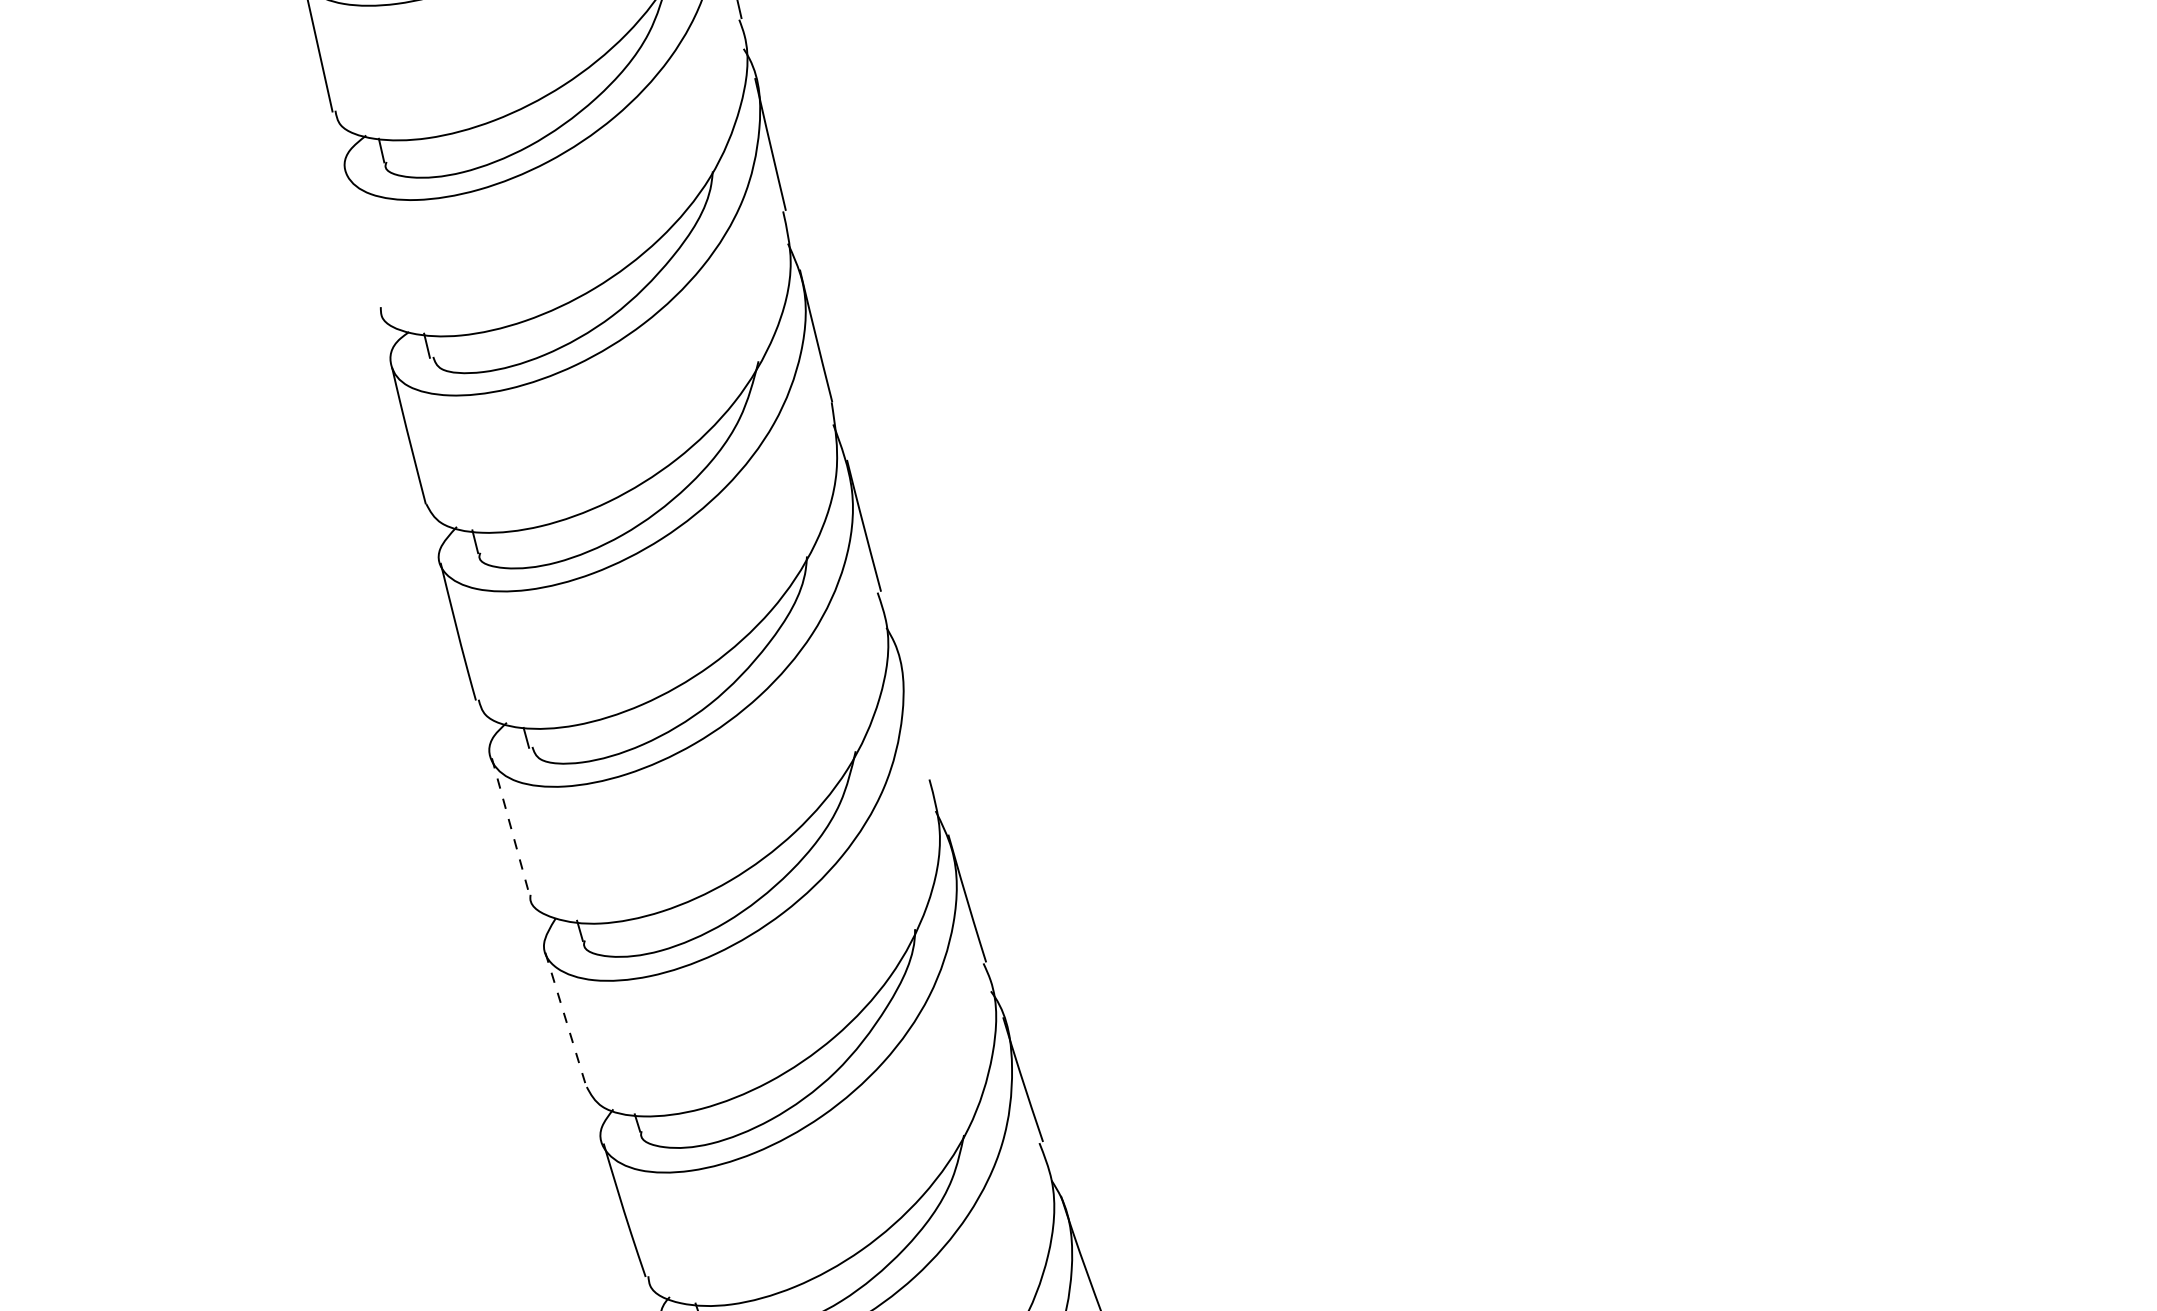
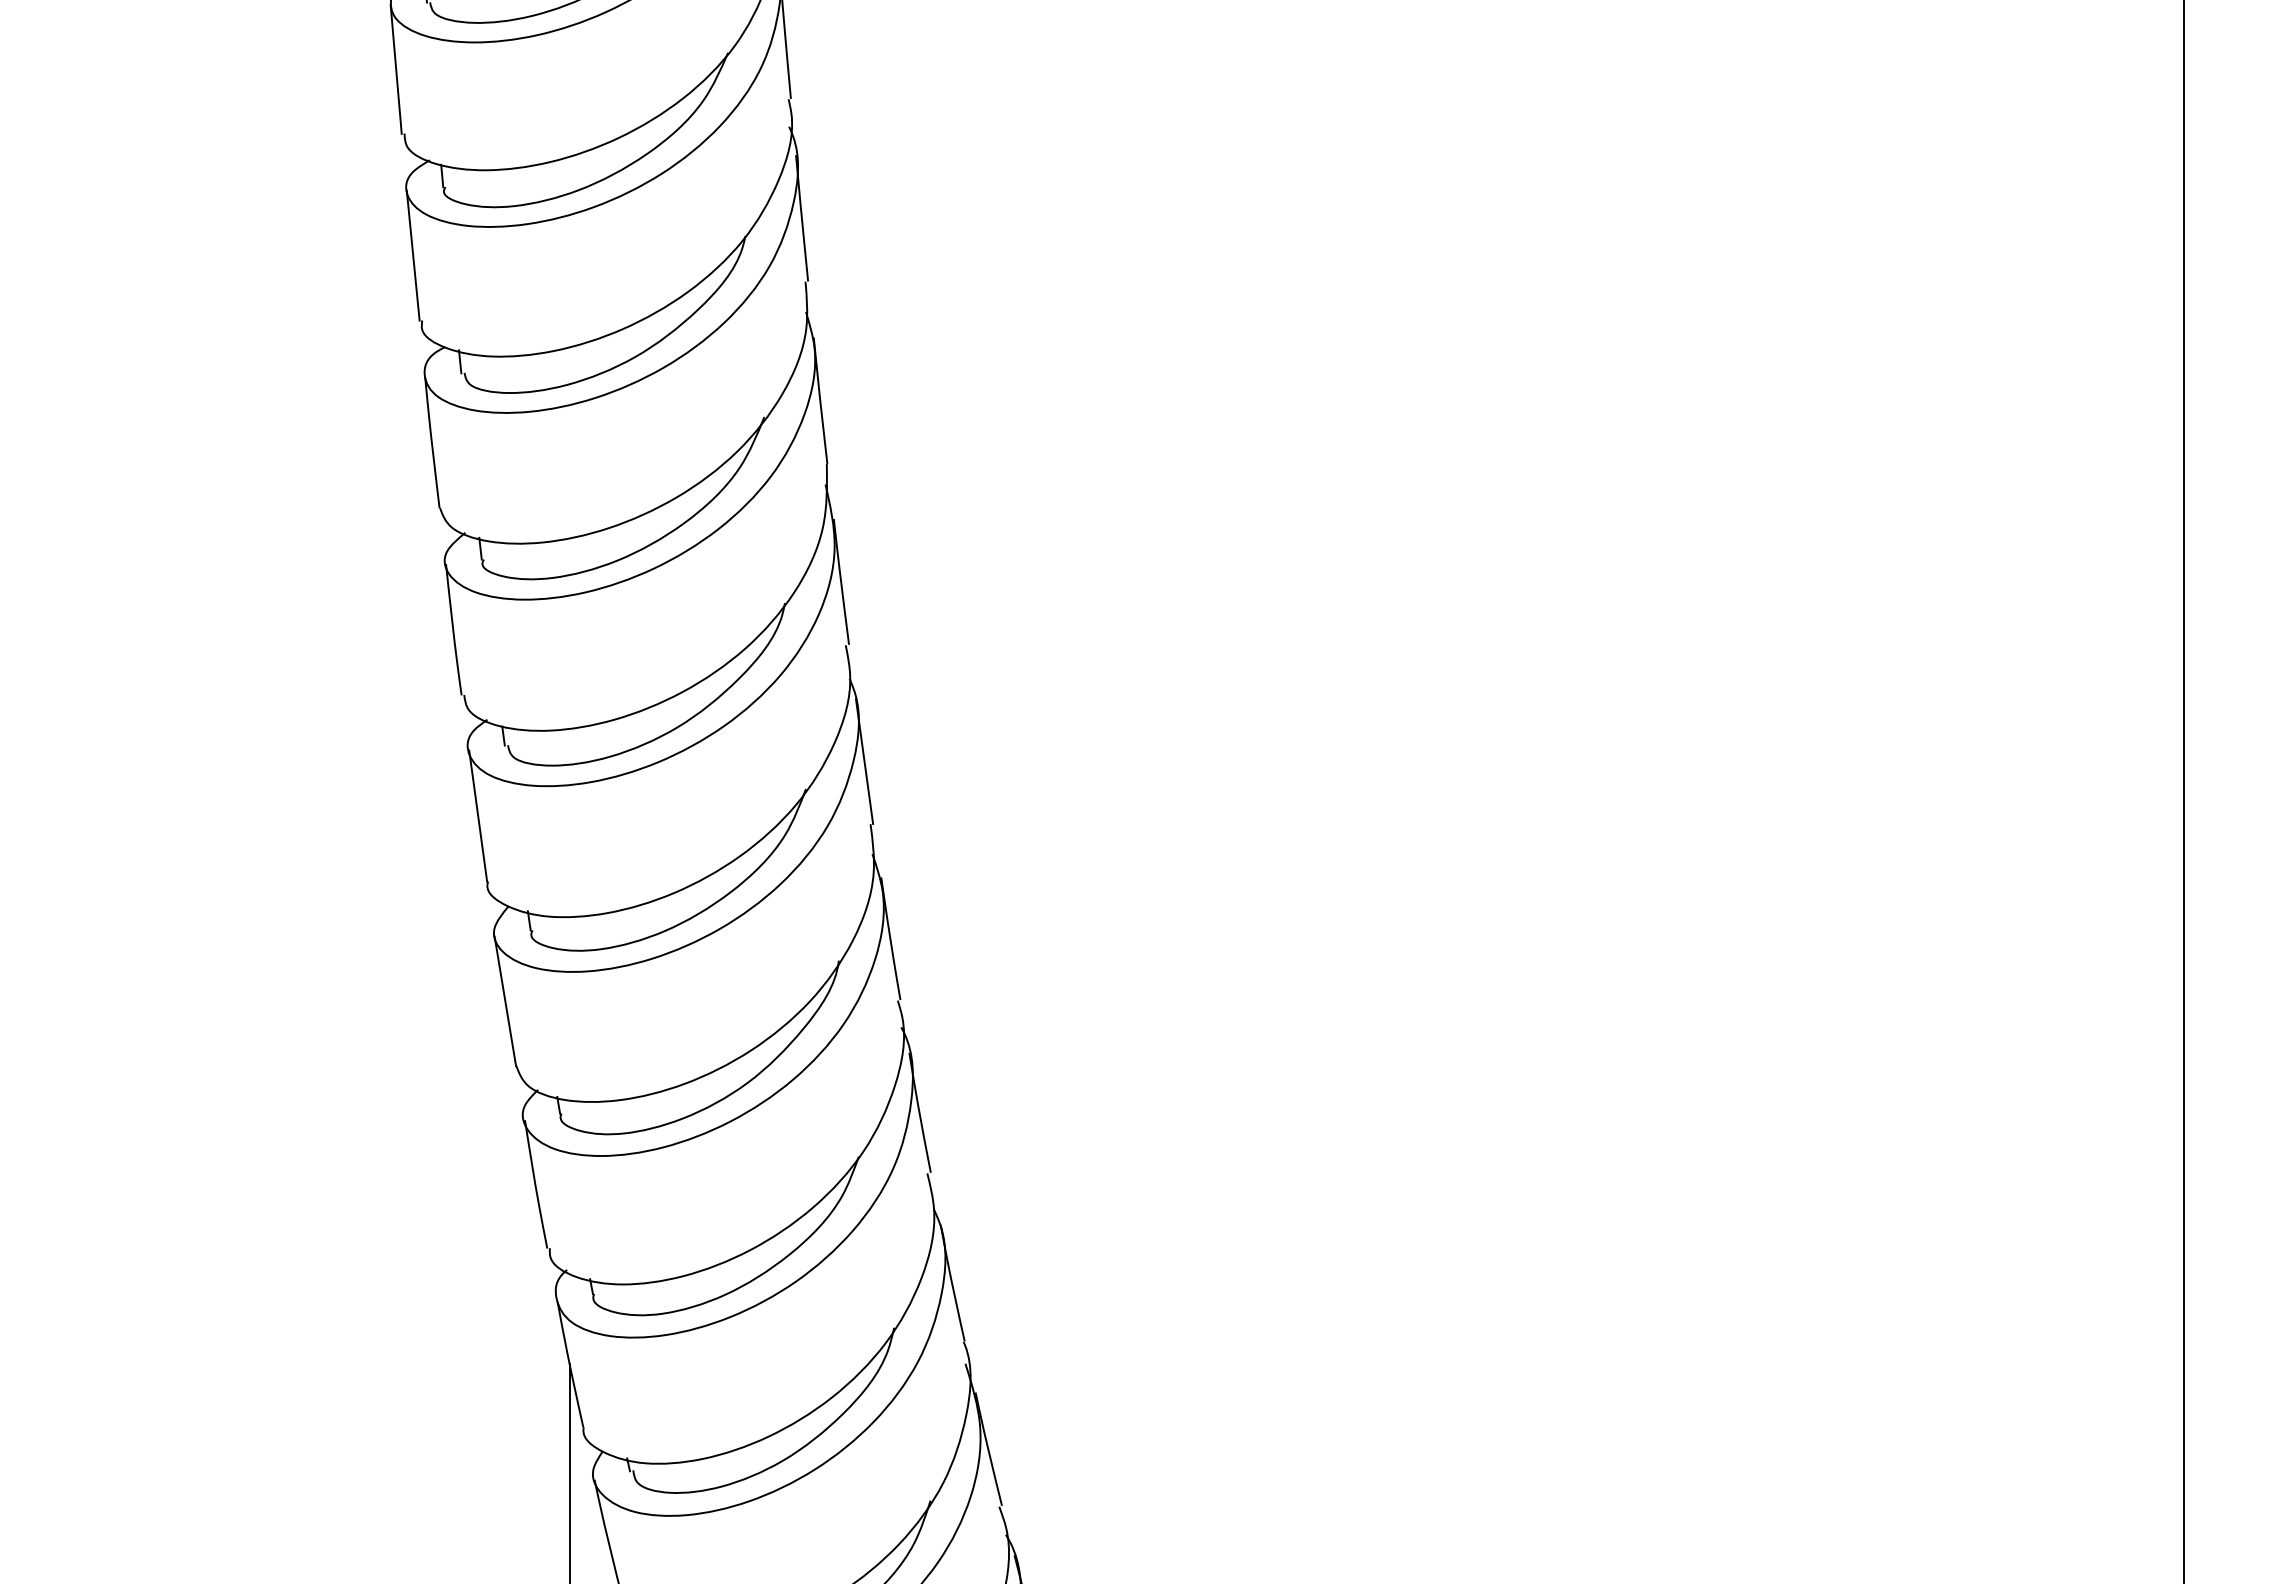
line: (361, 239) -> (412, 255), added
line: (914, 713) -> (864, 761), added
line: (511, 827) -> (478, 816), dashed -> solid
line: (566, 1020) -> (505, 1001), dashed -> solid

